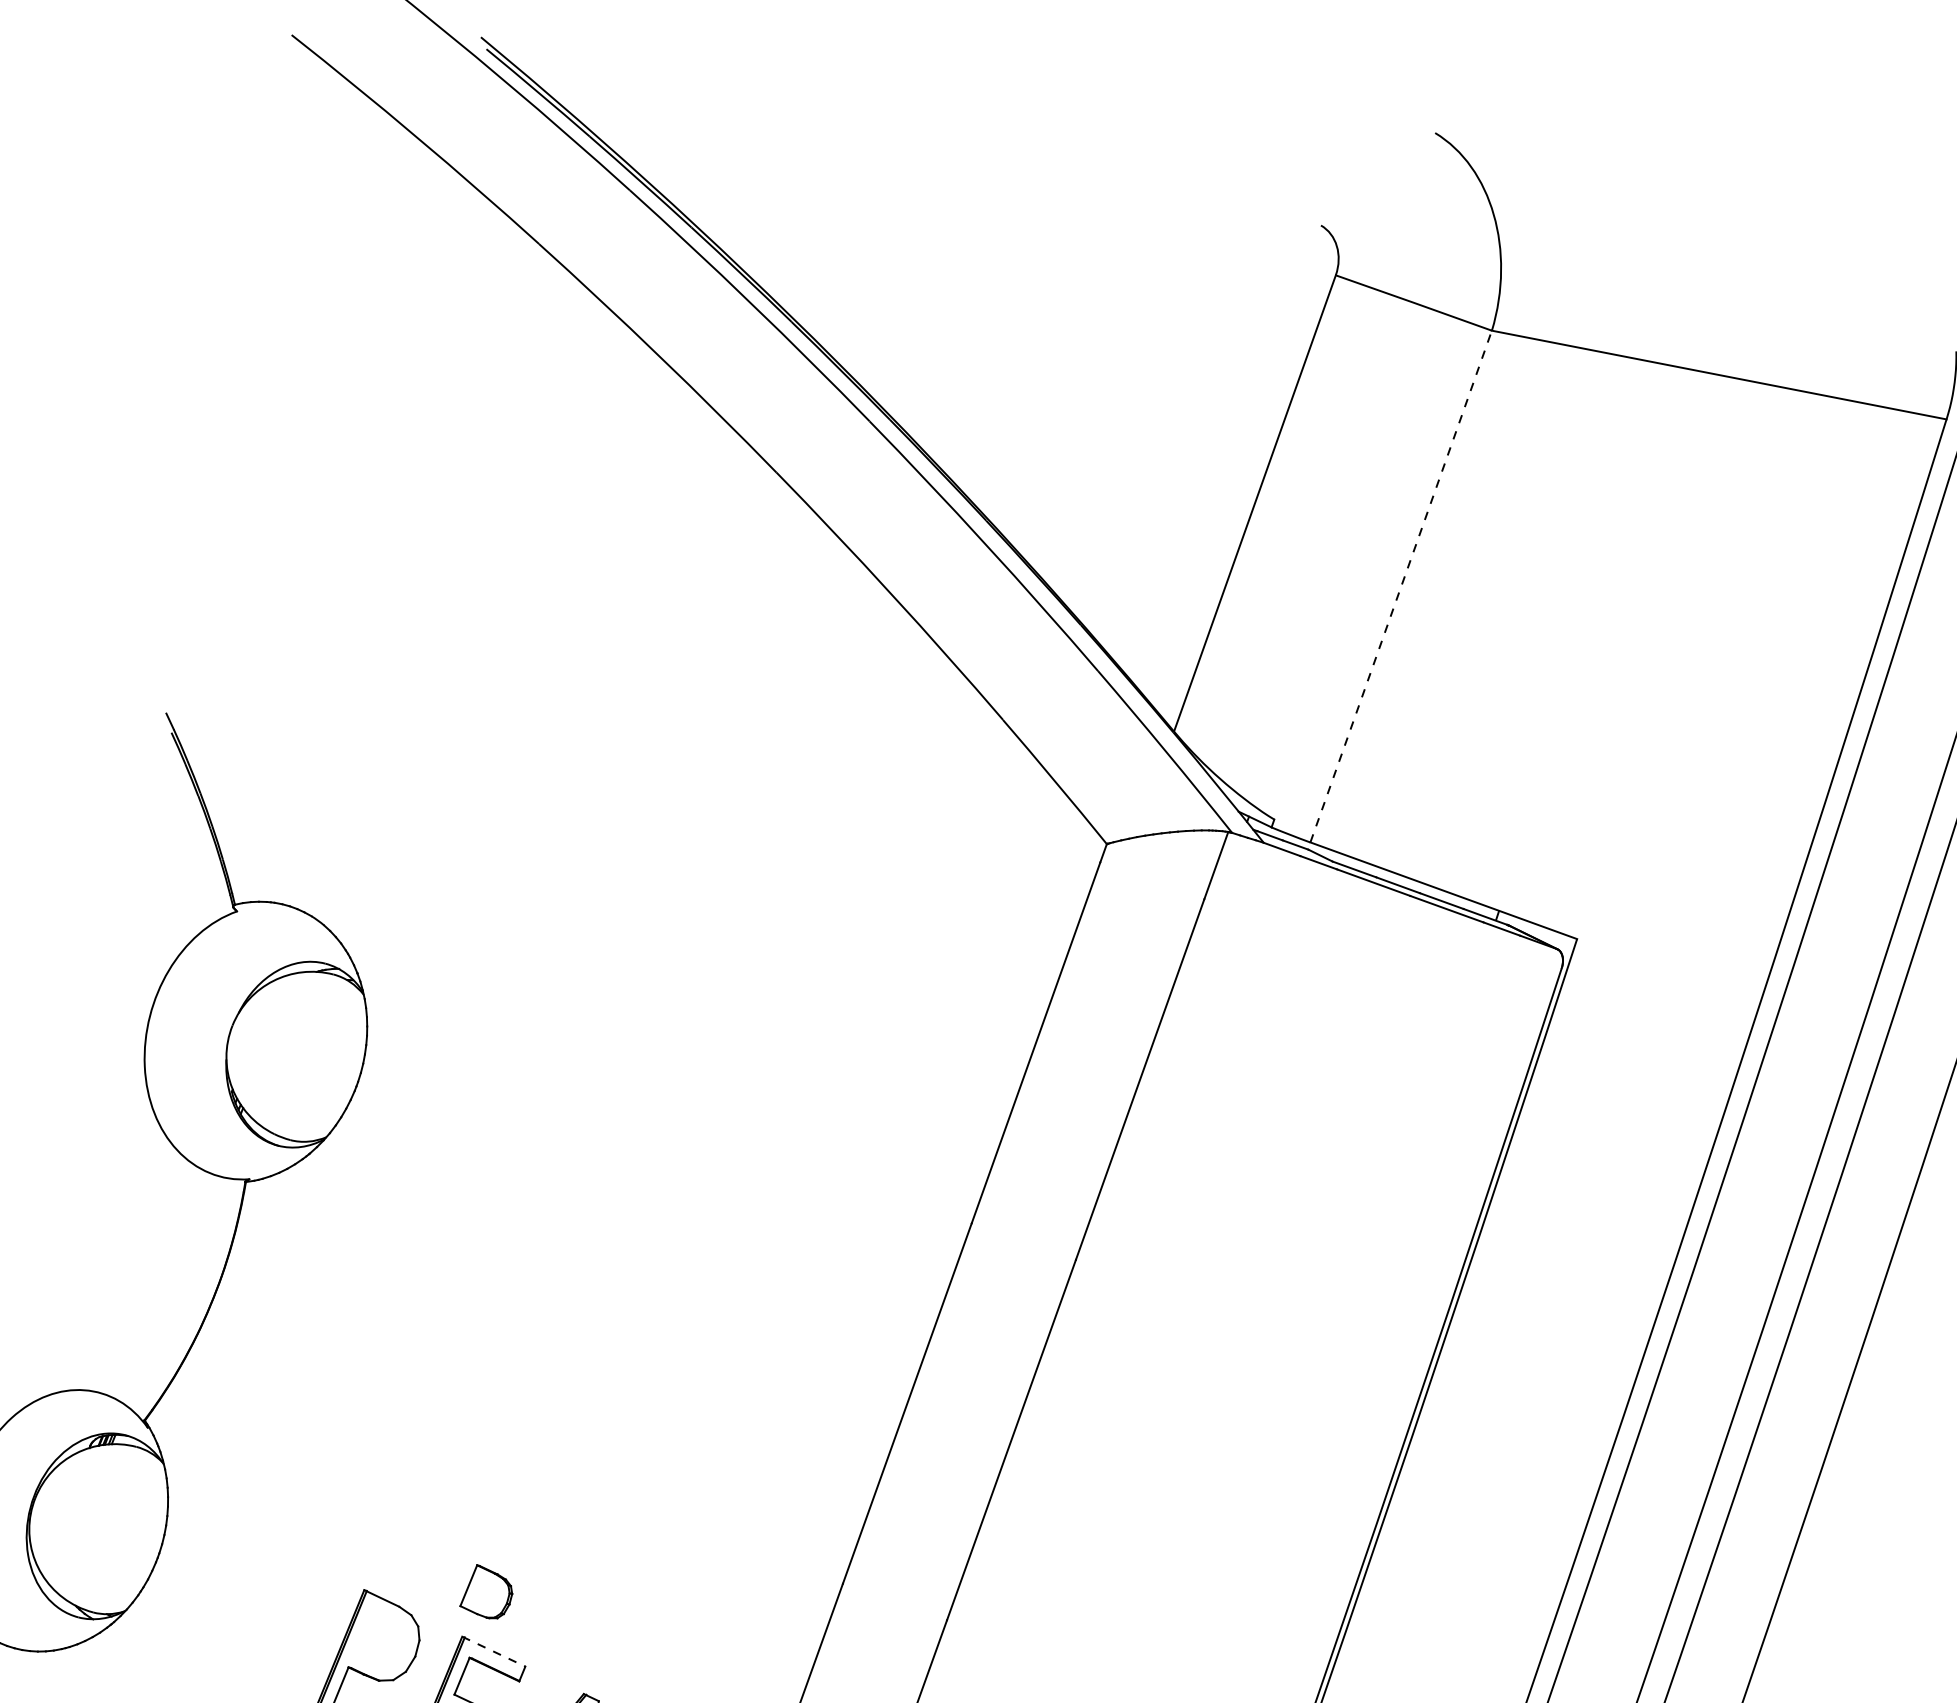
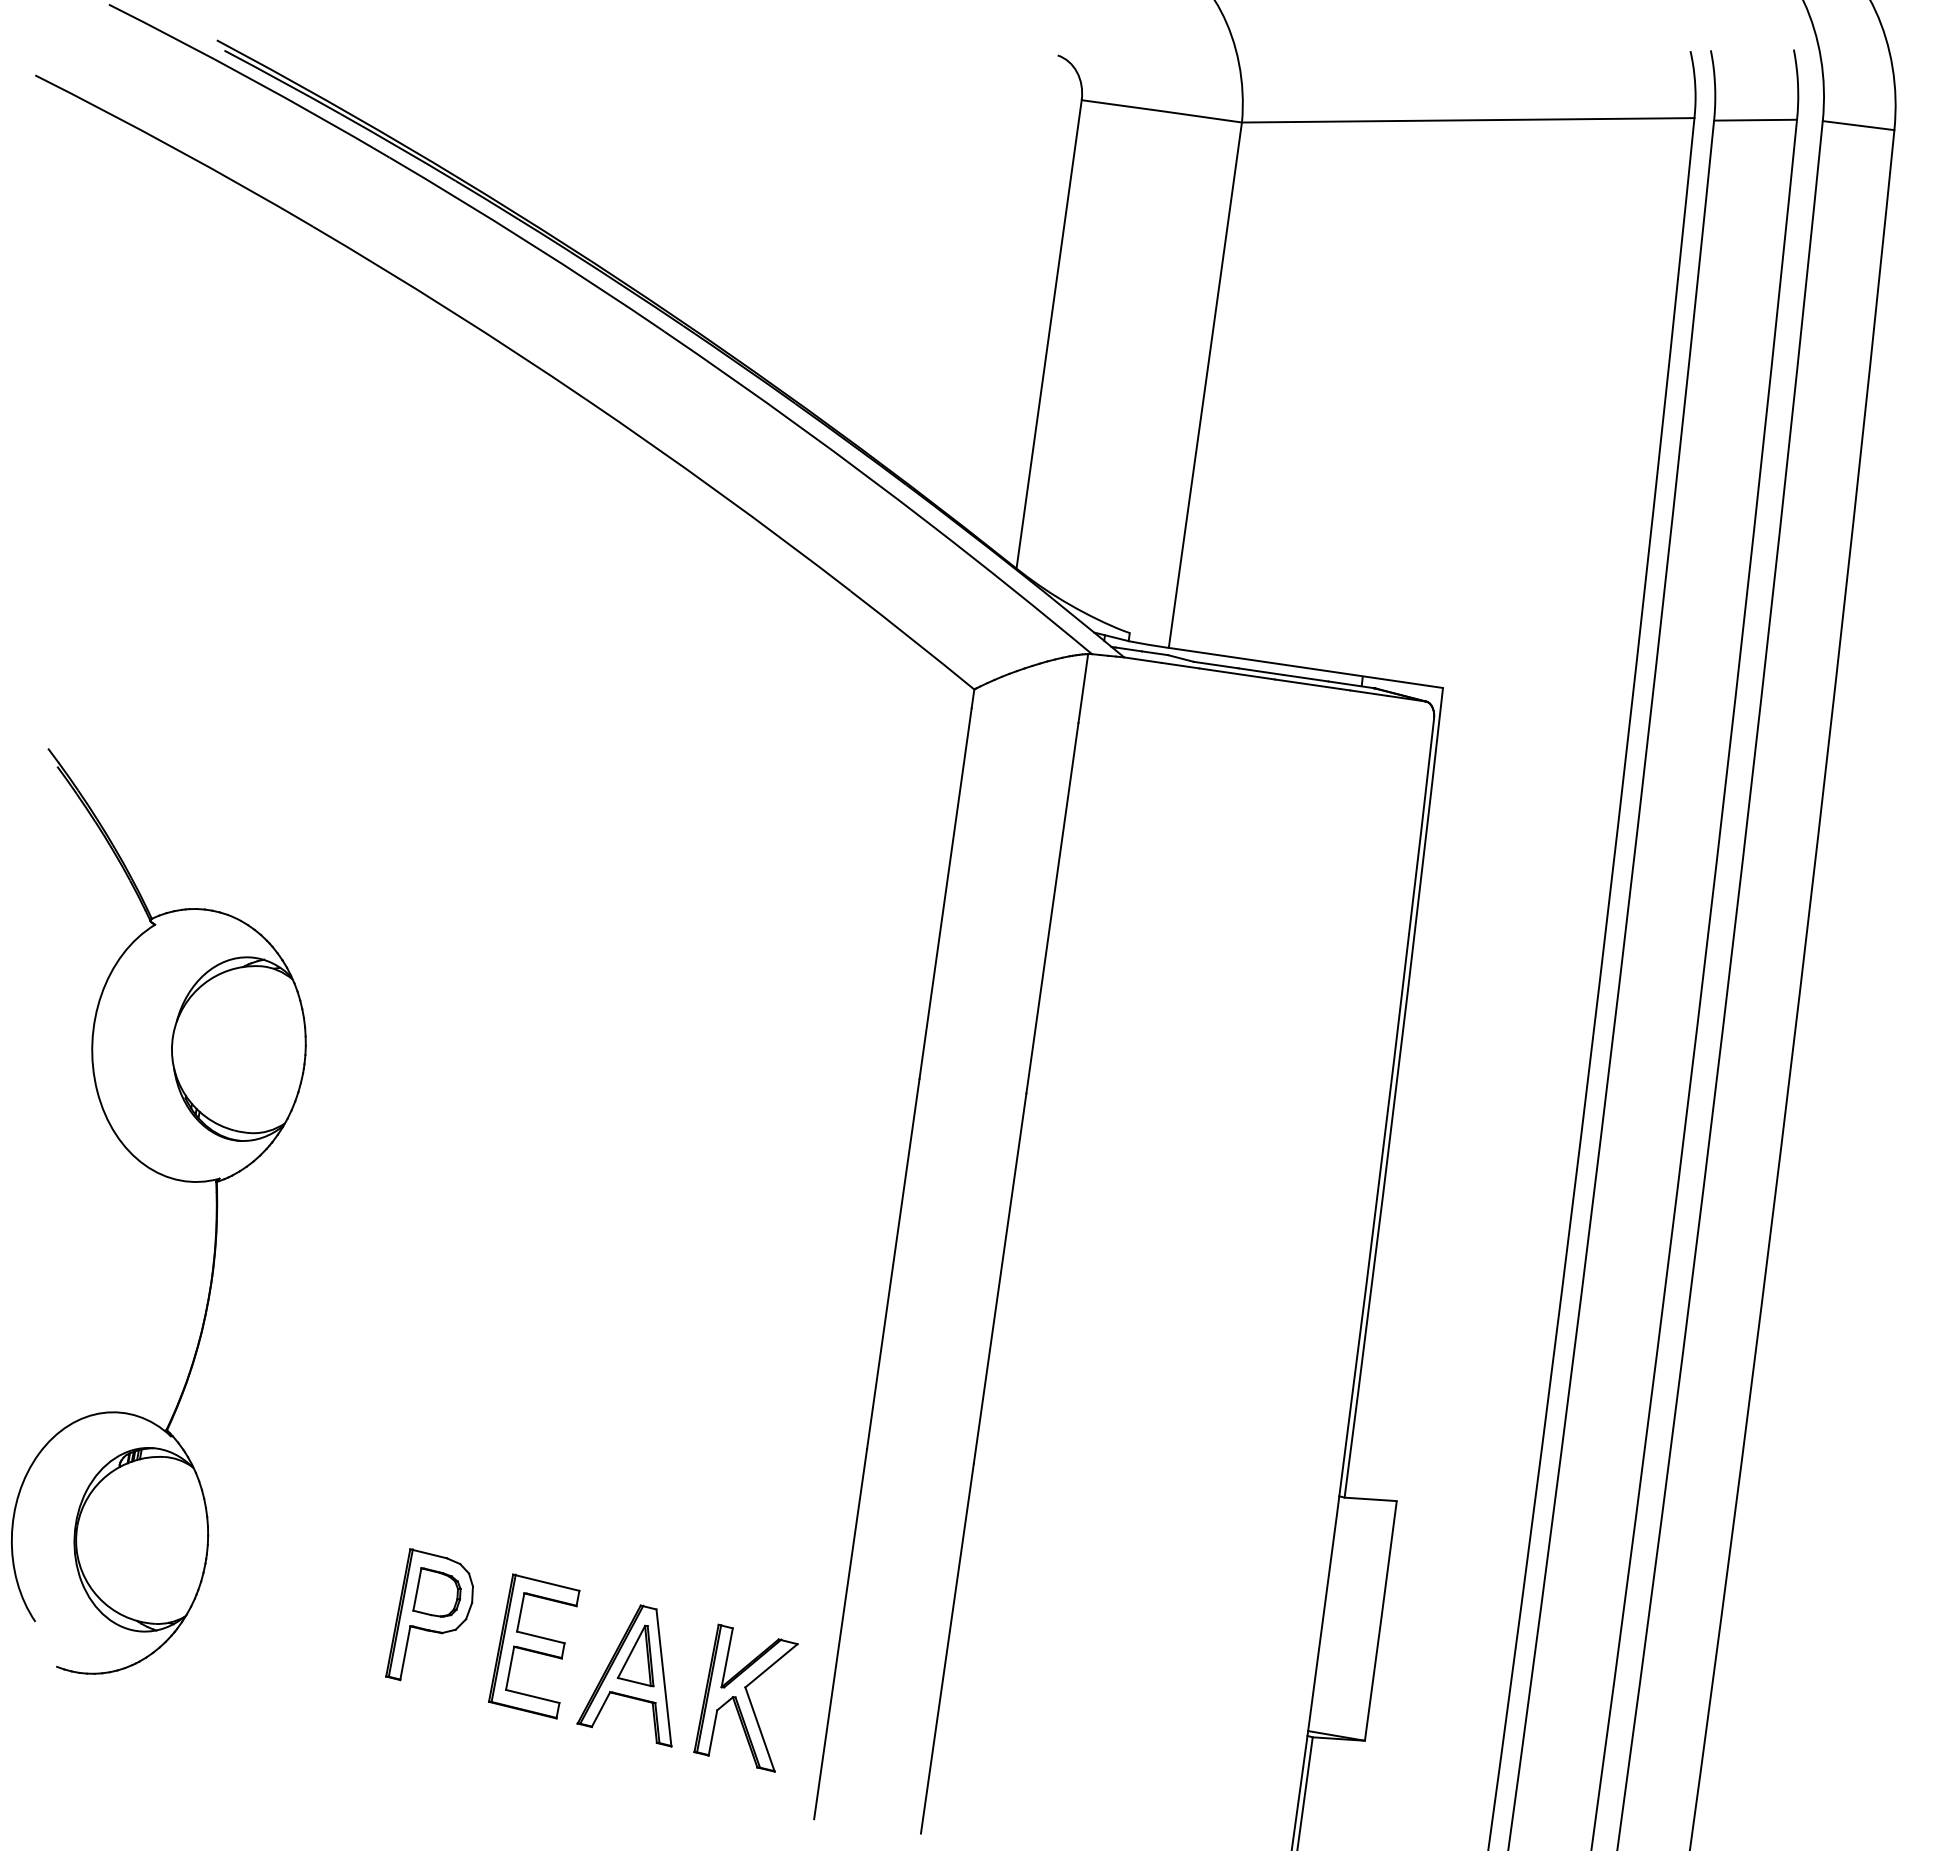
arc: (1401, 586) -> (1205, 385), dashed -> solid
part: (487, 1592) -> (436, 1592), moved
line: (494, 1651) -> (546, 1582), dashed -> solid

